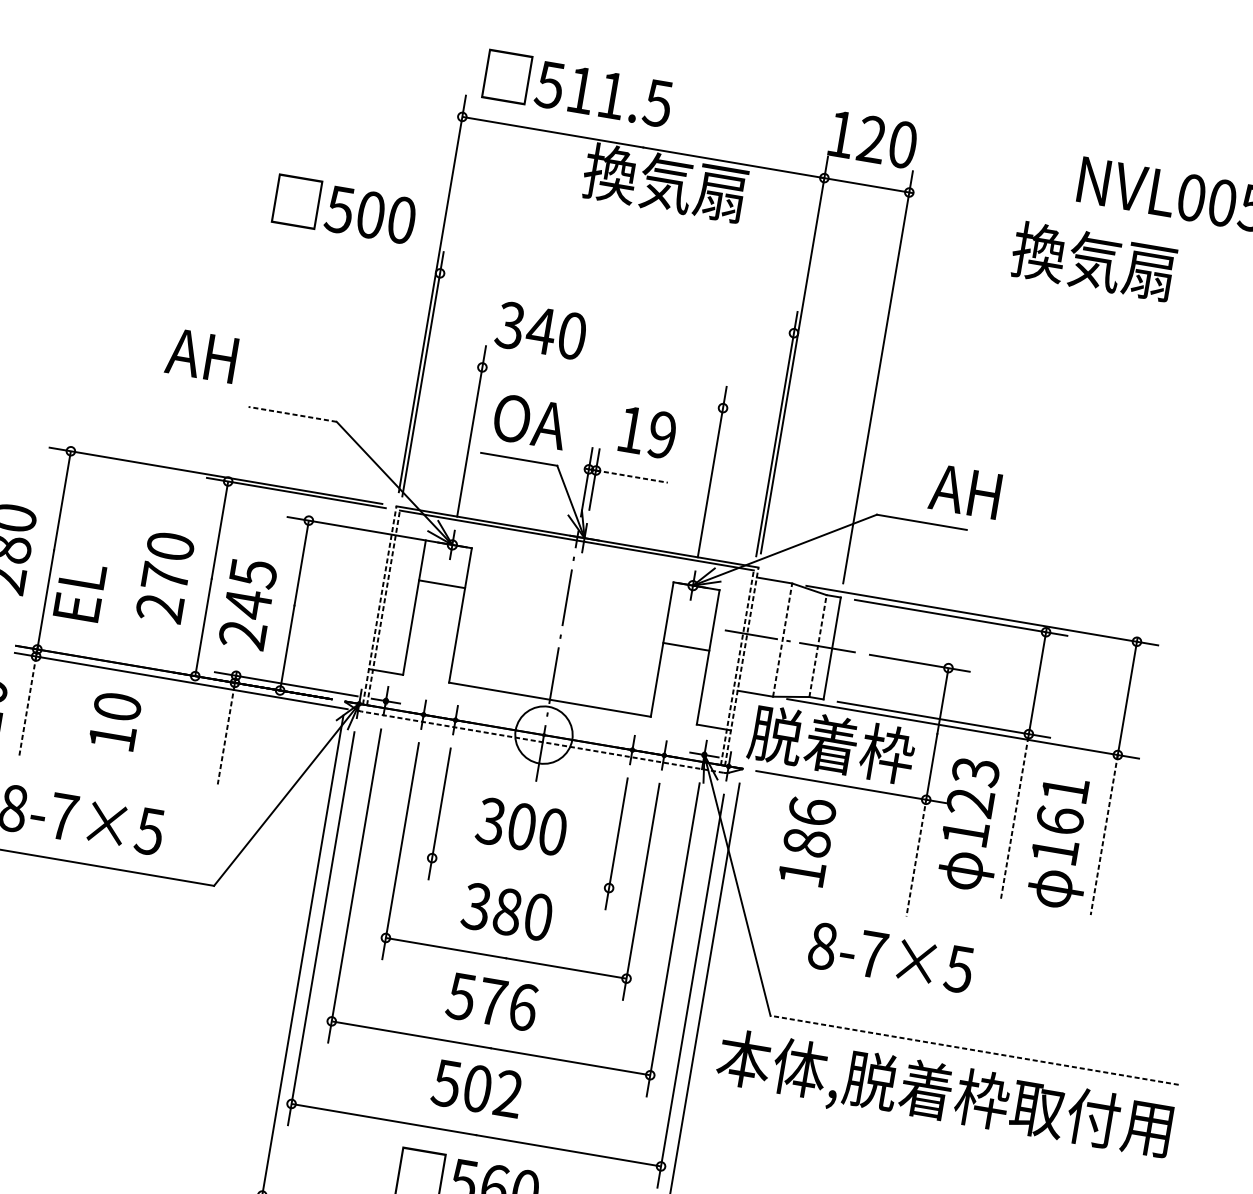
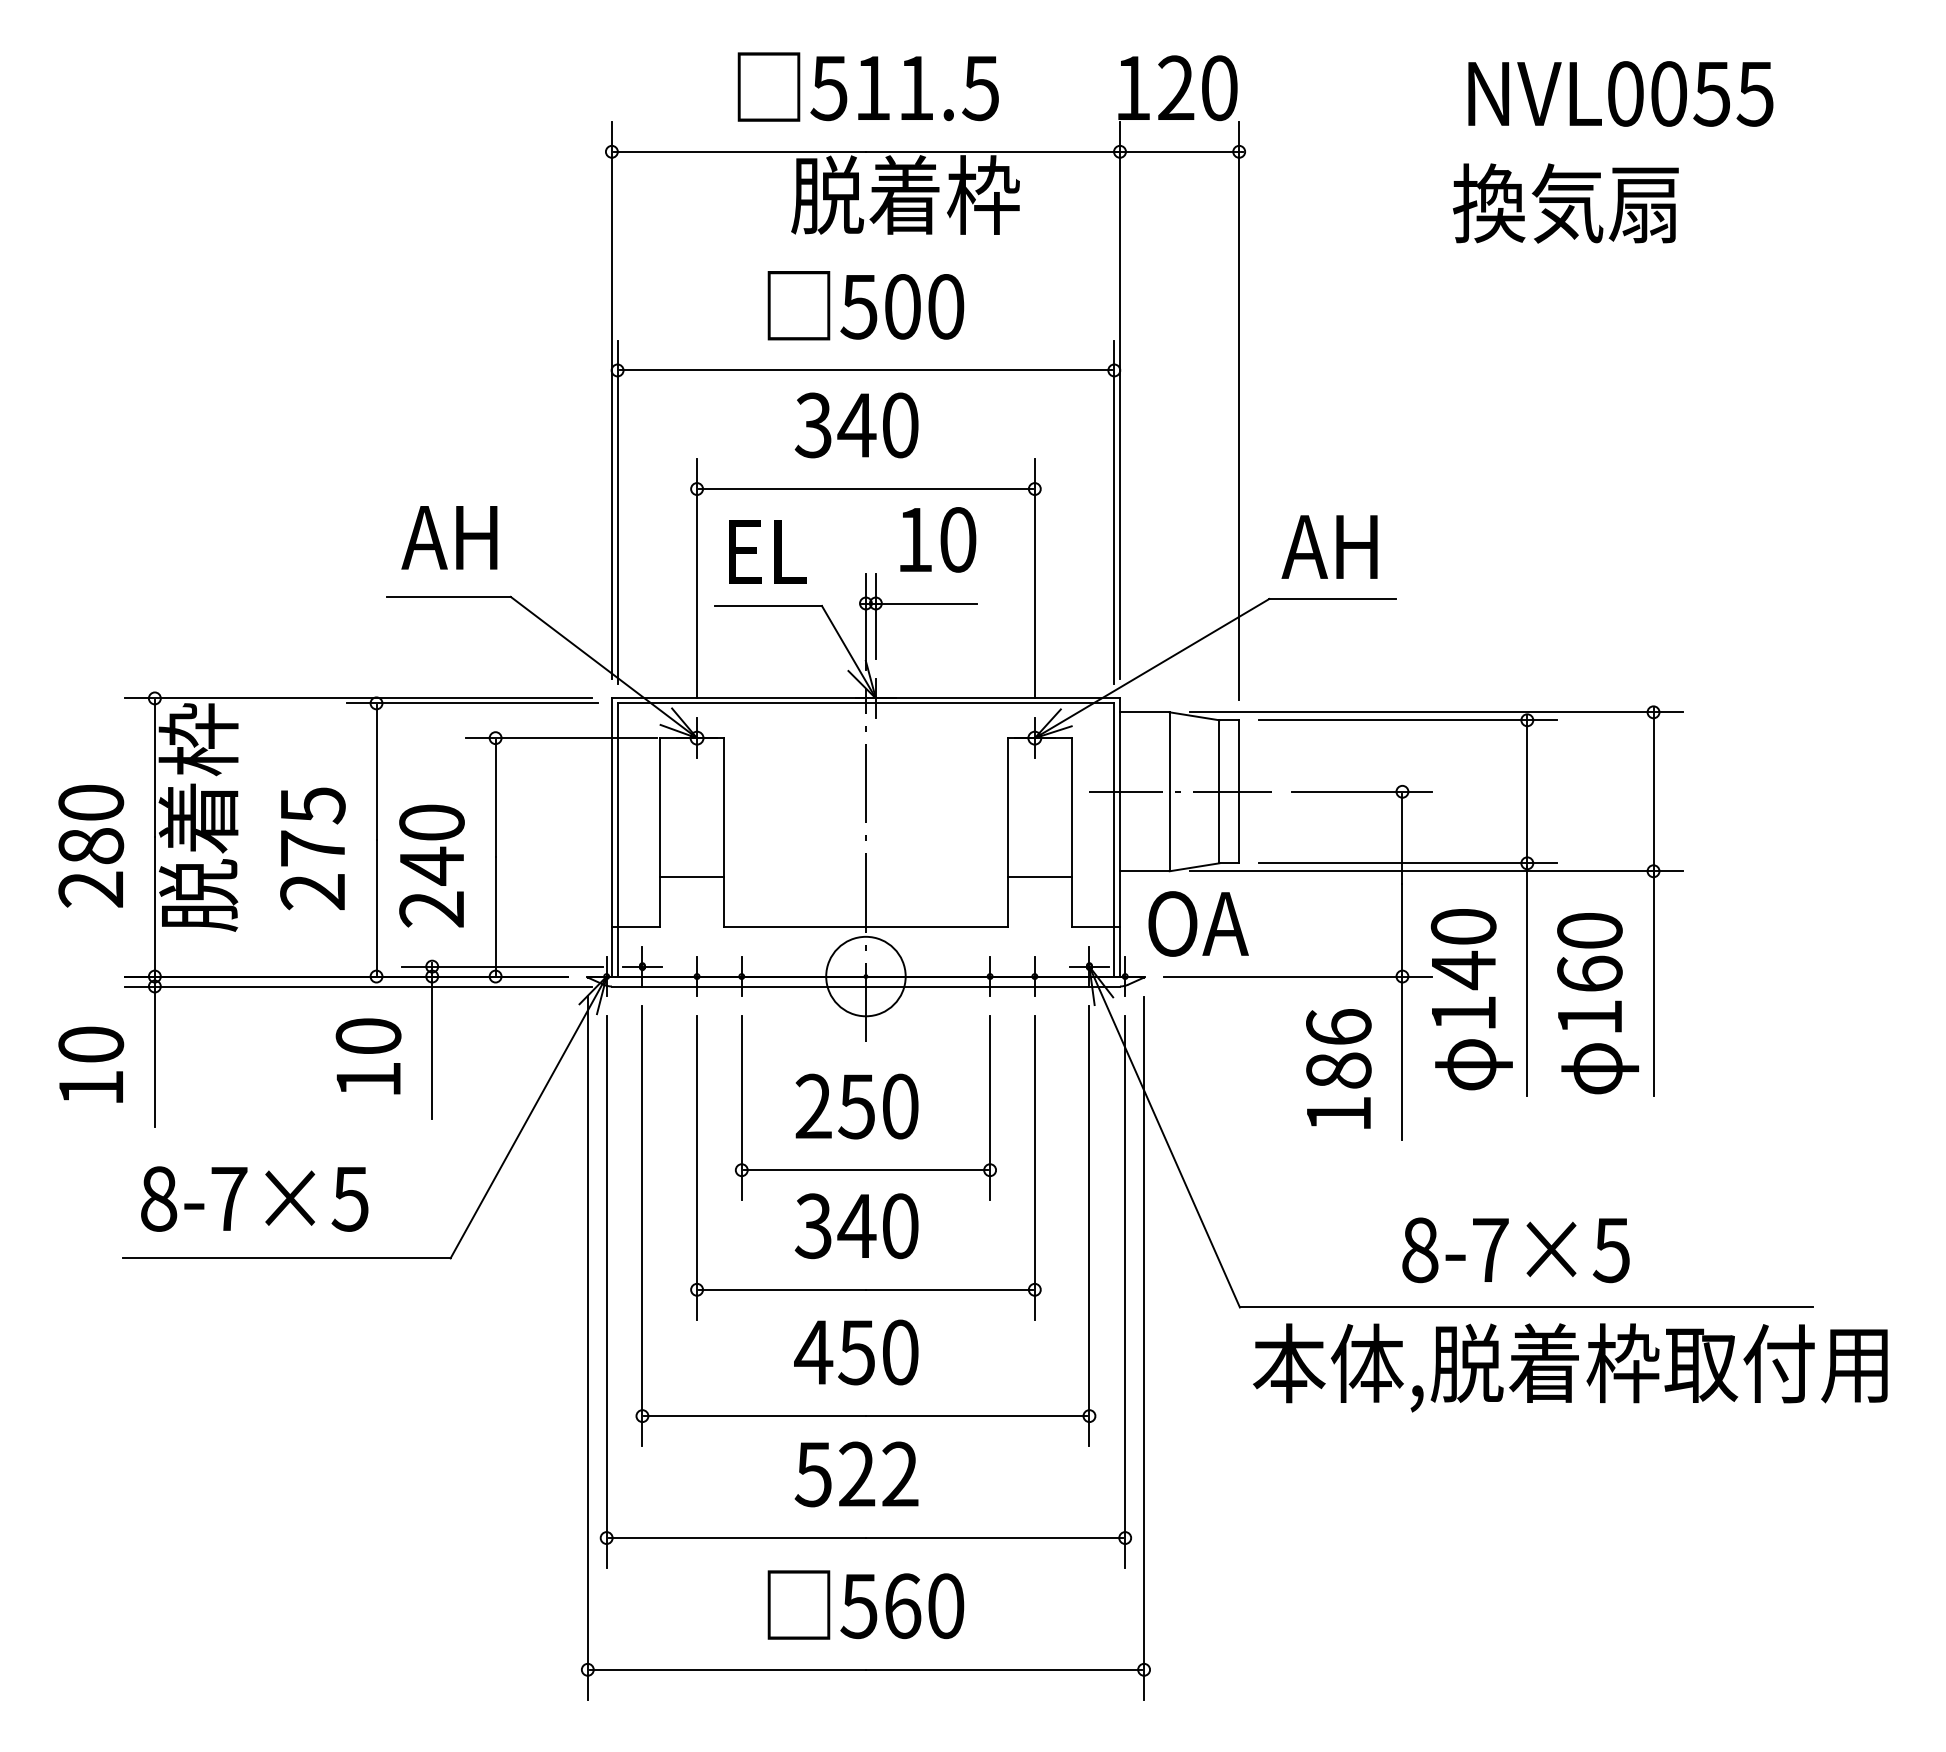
text: (577, 88) -> (867, 86), moved
text: (665, 183) -> (904, 195), 換気扇 -> 脱着枠
text: (344, 209) -> (865, 305), moved
text: (1093, 261) -> (1565, 203), moved
line: (616, 303) -> (865, 370), added
text: (540, 330) -> (856, 425), moved
text: (201, 355) -> (449, 537), moved
line: (602, 388) -> (865, 489), added
line: (292, 414) -> (448, 596), dashed -> solid
text: (530, 422) -> (775, 552), OA -> EL
text: (662, 434) -> (958, 539), 19 -> 10
line: (632, 476) -> (926, 603), dashed -> solid
text: (965, 491) -> (1329, 546), moved
text: (87, 541) -> (198, 817), EL -> 脱着枠
text: (170, 546) -> (312, 805), 270 -> 275
text: (253, 573) -> (431, 822), 245 -> 240
line: (441, 584) -> (691, 877), moved
line: (379, 604) -> (611, 836), dashed -> solid
line: (383, 607) -> (617, 839), dashed -> solid
line: (782, 639) -> (1169, 791), dashed -> solid
line: (818, 645) -> (1219, 791), dashed -> solid
line: (686, 646) -> (1039, 877), moved
line: (742, 666) -> (1120, 836), dashed -> solid
line: (737, 667) -> (1114, 839), dashed -> solid
line: (27, 707) -> (154, 1057), dashed -> solid
text: (115, 721) -> (368, 1056), moved
line: (226, 735) -> (432, 1050), dashed -> solid
line: (542, 742) -> (865, 986), dashed -> solid
text: (831, 744) -> (1260, 922), 脱着枠 -> OA
text: (972, 787) -> (1463, 949), 123 -> 140
text: (1065, 789) -> (1589, 930), 161 -> 160
line: (1014, 819) -> (1527, 982), dashed -> solid
text: (505, 823) -> (834, 1106), 300 -> 250
line: (1104, 835) -> (1653, 984), dashed -> solid
text: (807, 841) -> (1338, 1068), moved
line: (916, 857) -> (1402, 1057), dashed -> solid
line: (520, 873) -> (865, 1170), added
text: (507, 912) -> (856, 1226), 380 -> 340
text: (890, 957) -> (1515, 1250), moved
text: (491, 1001) -> (856, 1352), 576 -> 450
line: (974, 1050) -> (1526, 1307), dashed -> solid
text: (477, 1088) -> (857, 1474), 502 -> 522
text: (944, 1095) -> (1570, 1367), moved

